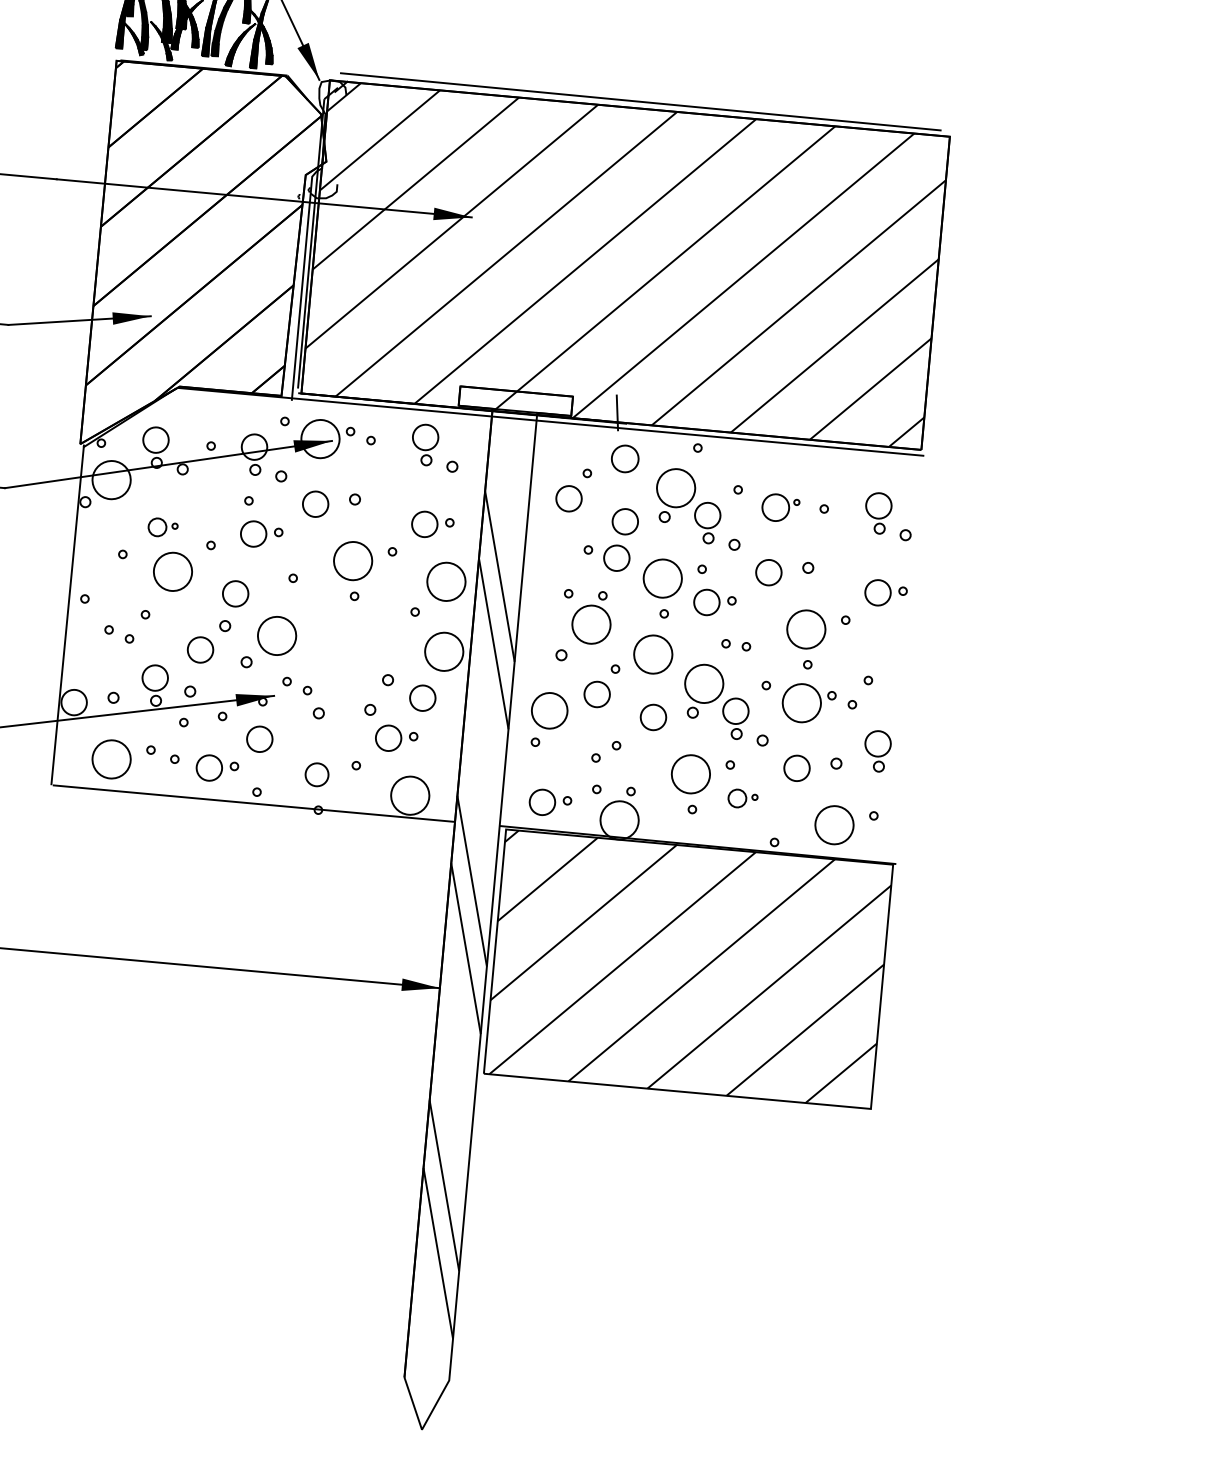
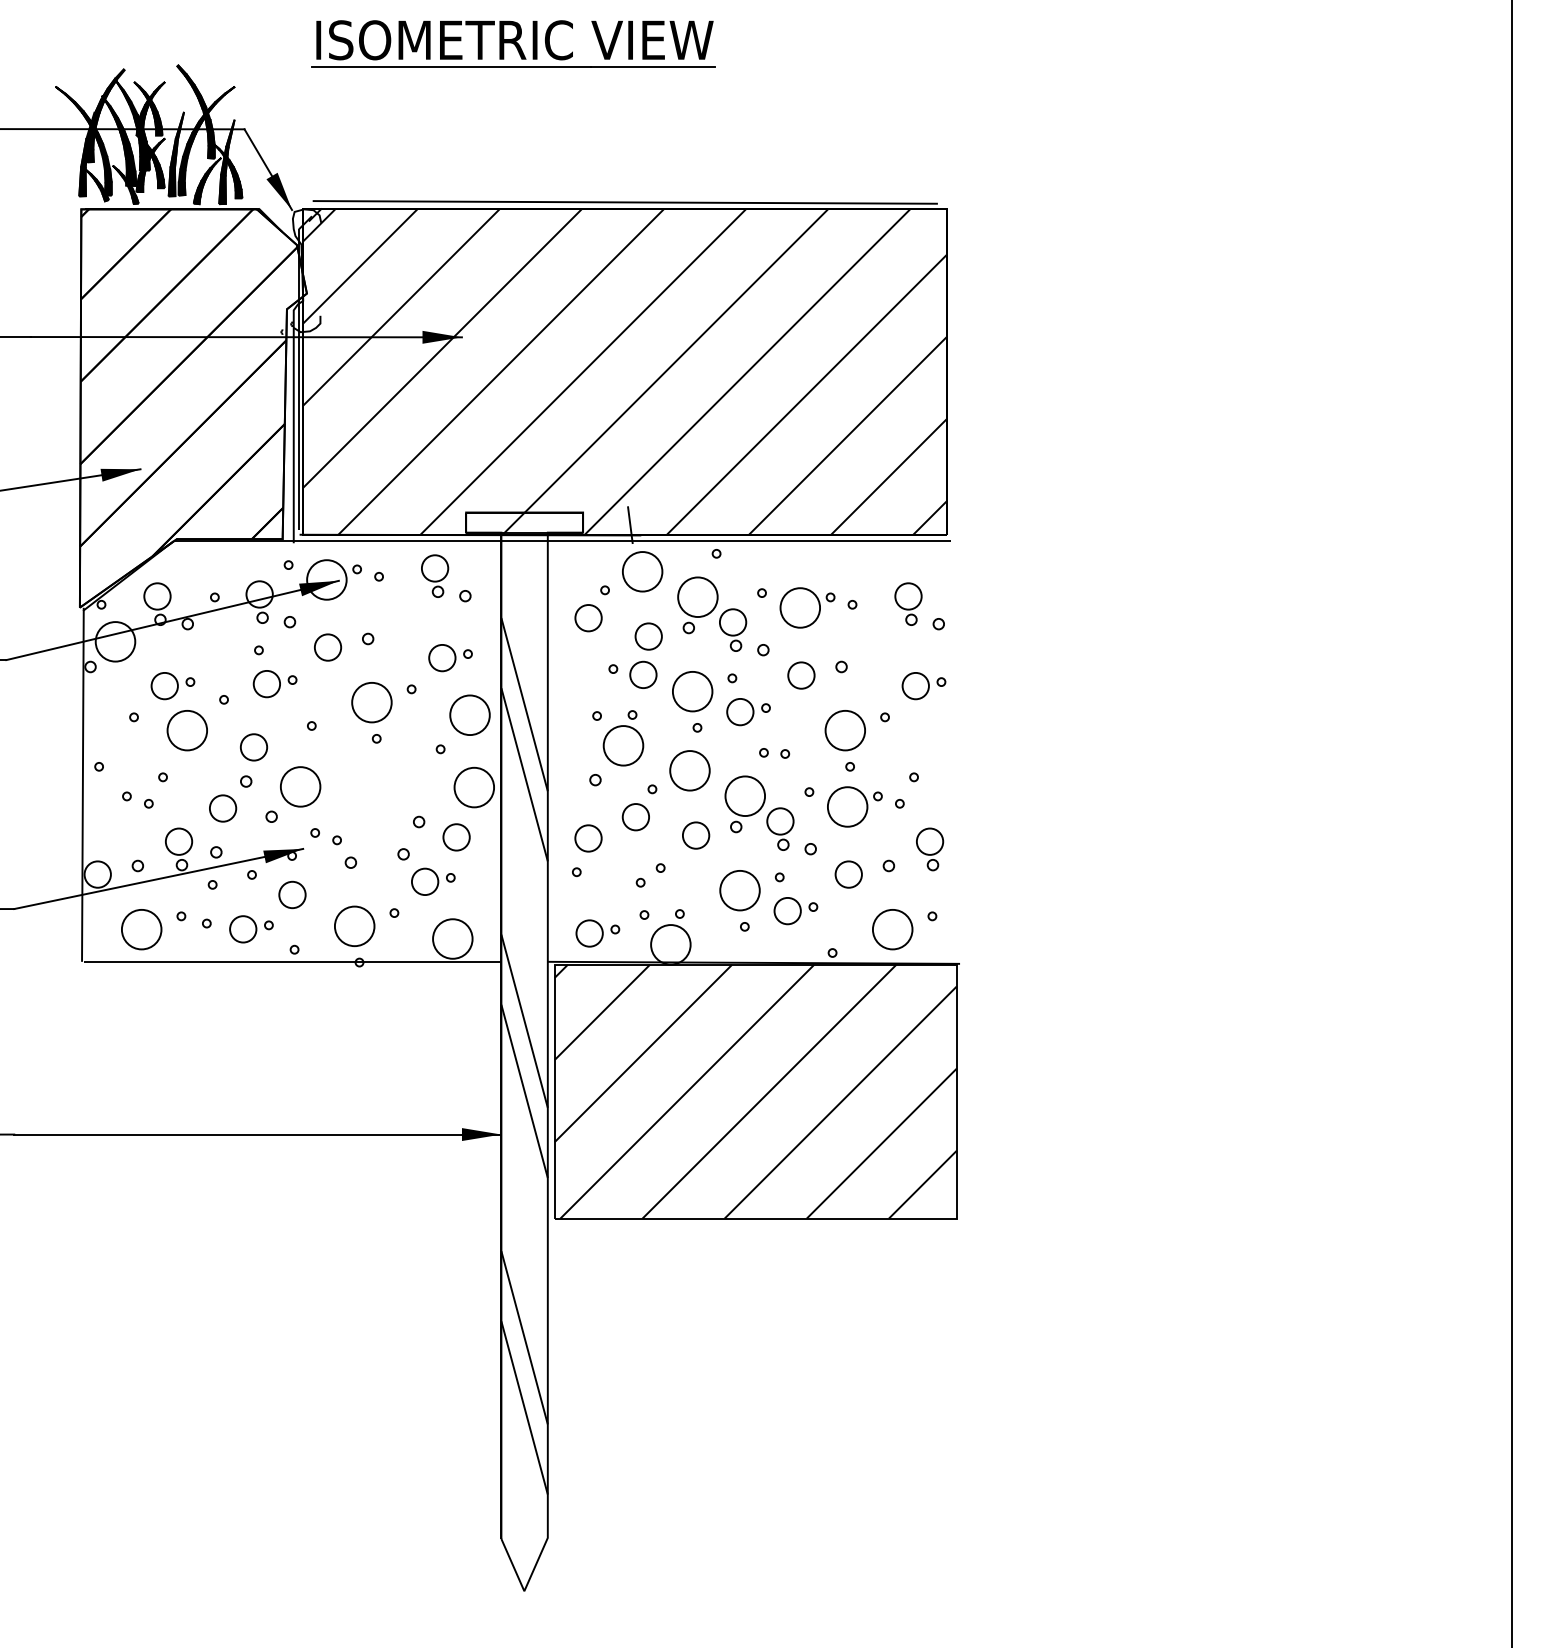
part: (625, 458) -> (642, 571), size x1.43
part: (780, 507) -> (807, 607), size x1.43
part: (162, 528) -> (172, 686), size x1.43
part: (549, 710) -> (588, 838), size x0.71
part: (316, 774) -> (354, 925), size x1.67
part: (742, 799) -> (795, 911), size x1.43

